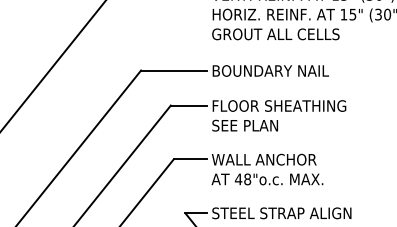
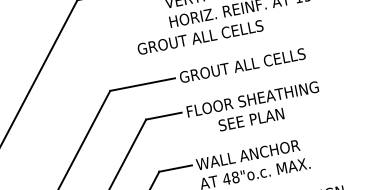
text: (275, 34) -> (200, 37), moved
text: (275, 70) -> (242, 65), BOUNDARY NAIL -> GROUT ALL CELLS
text: (244, 125) -> (250, 119), moved

